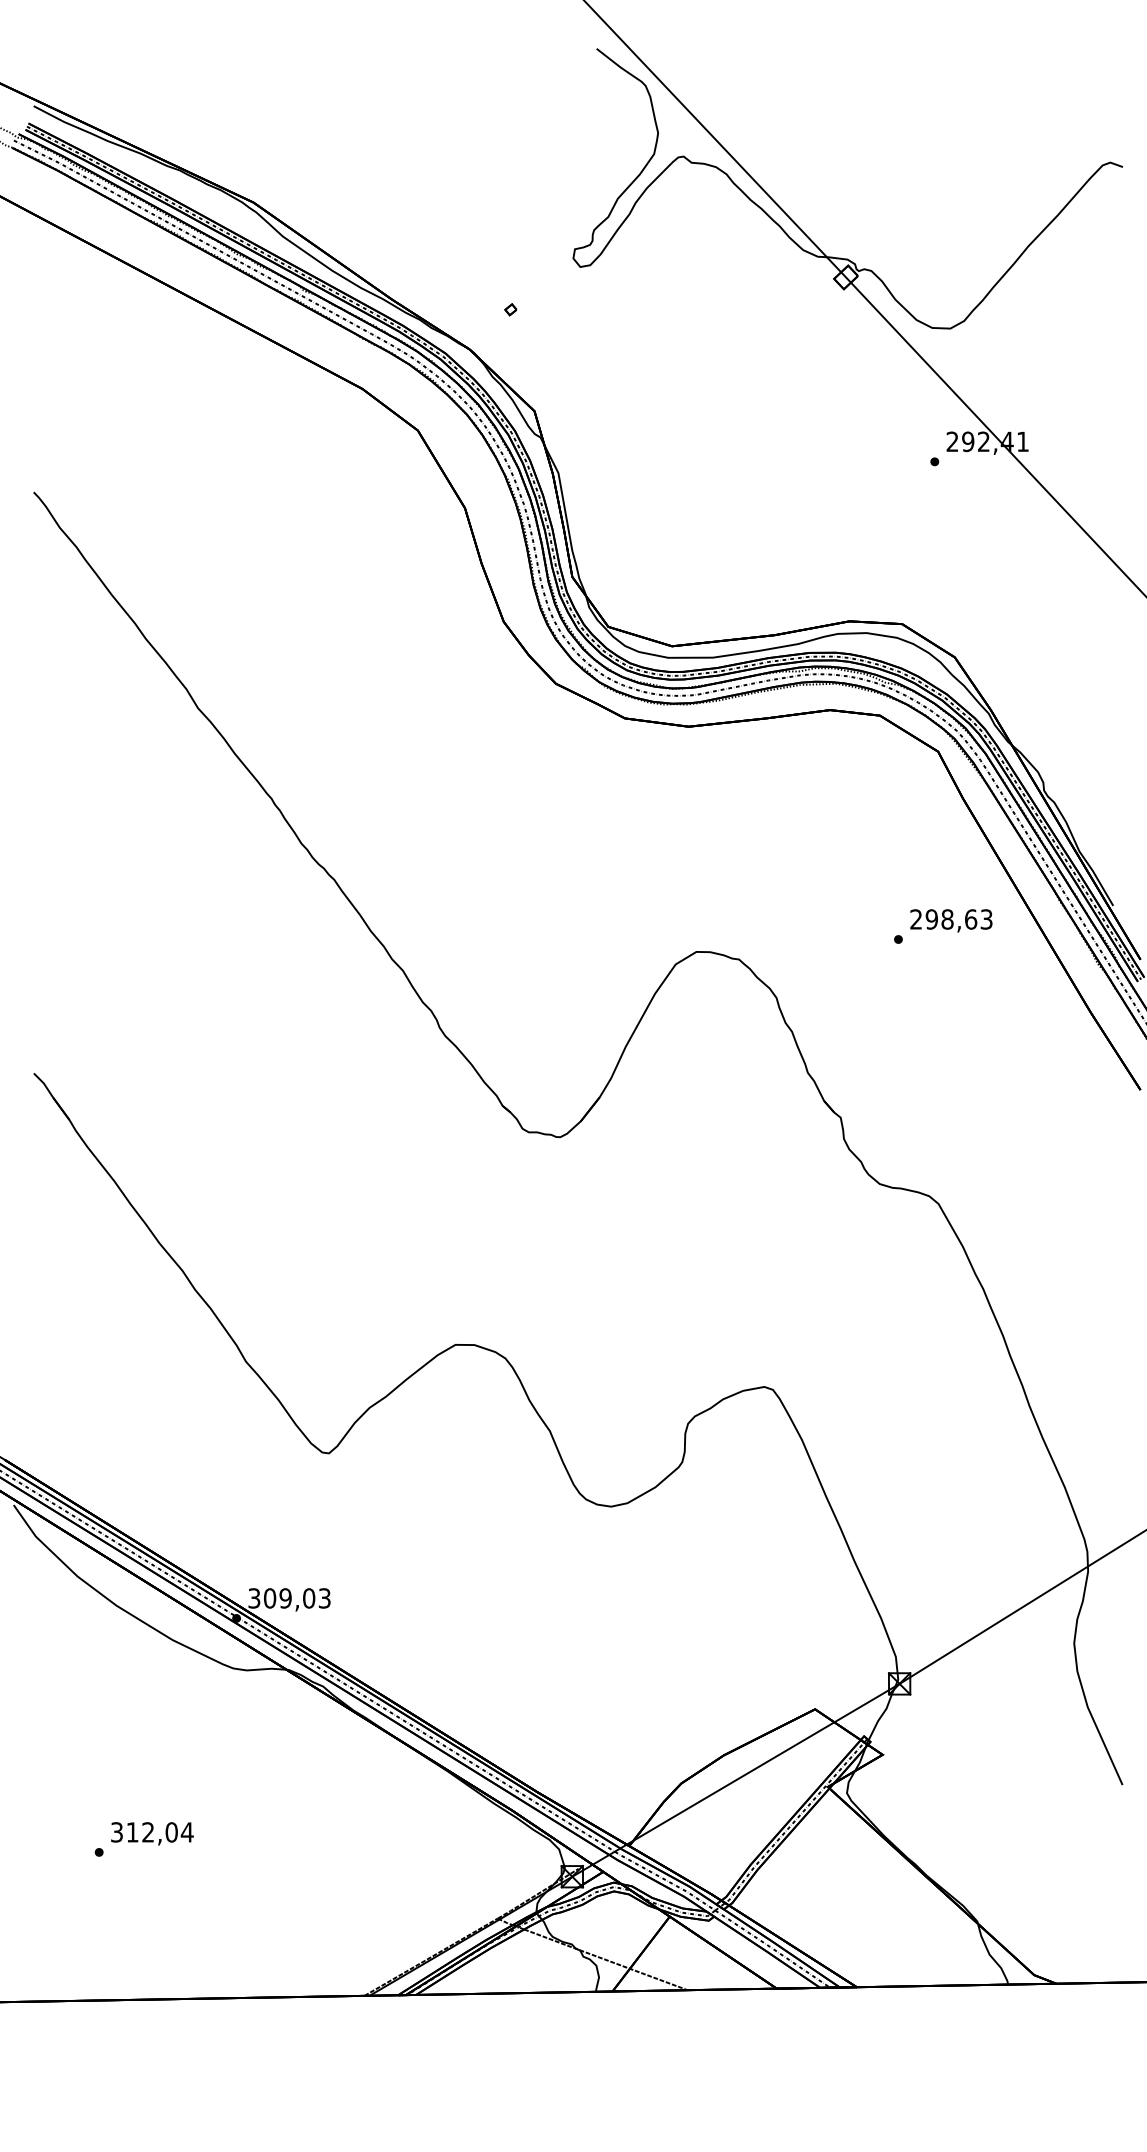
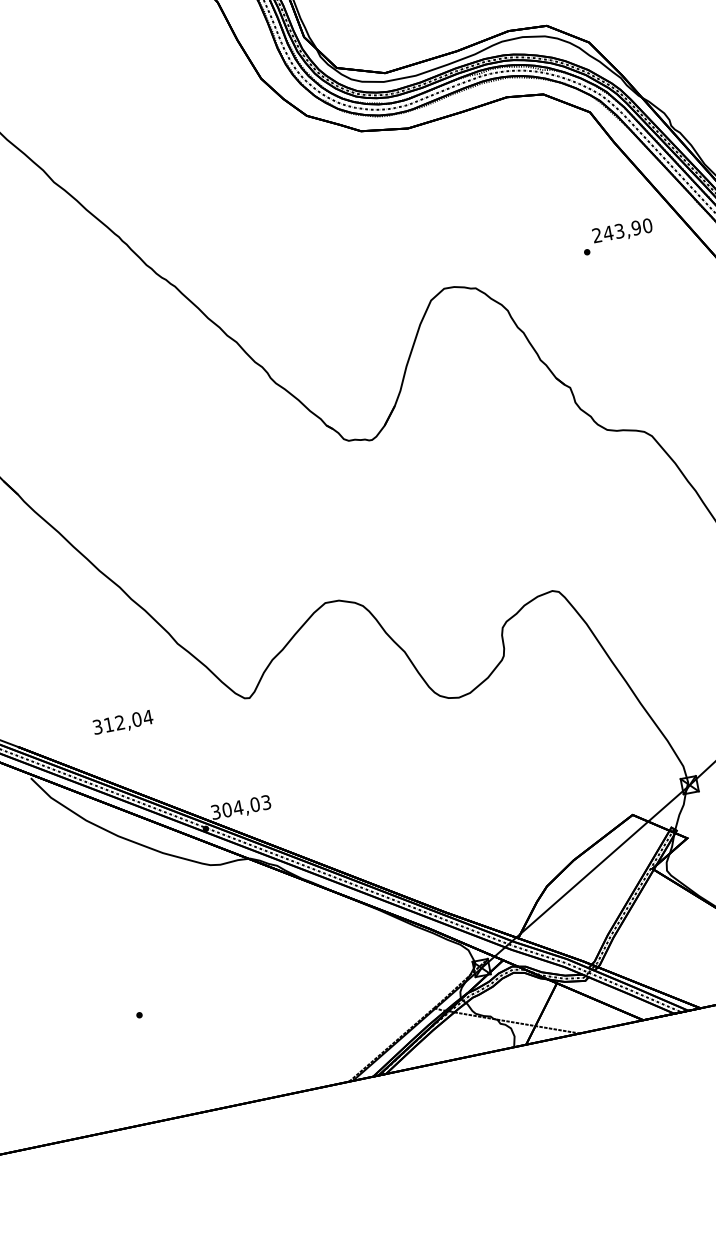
text: (958, 919) -> (627, 229), 298,63 -> 243,90
text: (285, 1598) -> (238, 807), 309,03 -> 304,03
text: (152, 1833) -> (123, 722), moved

